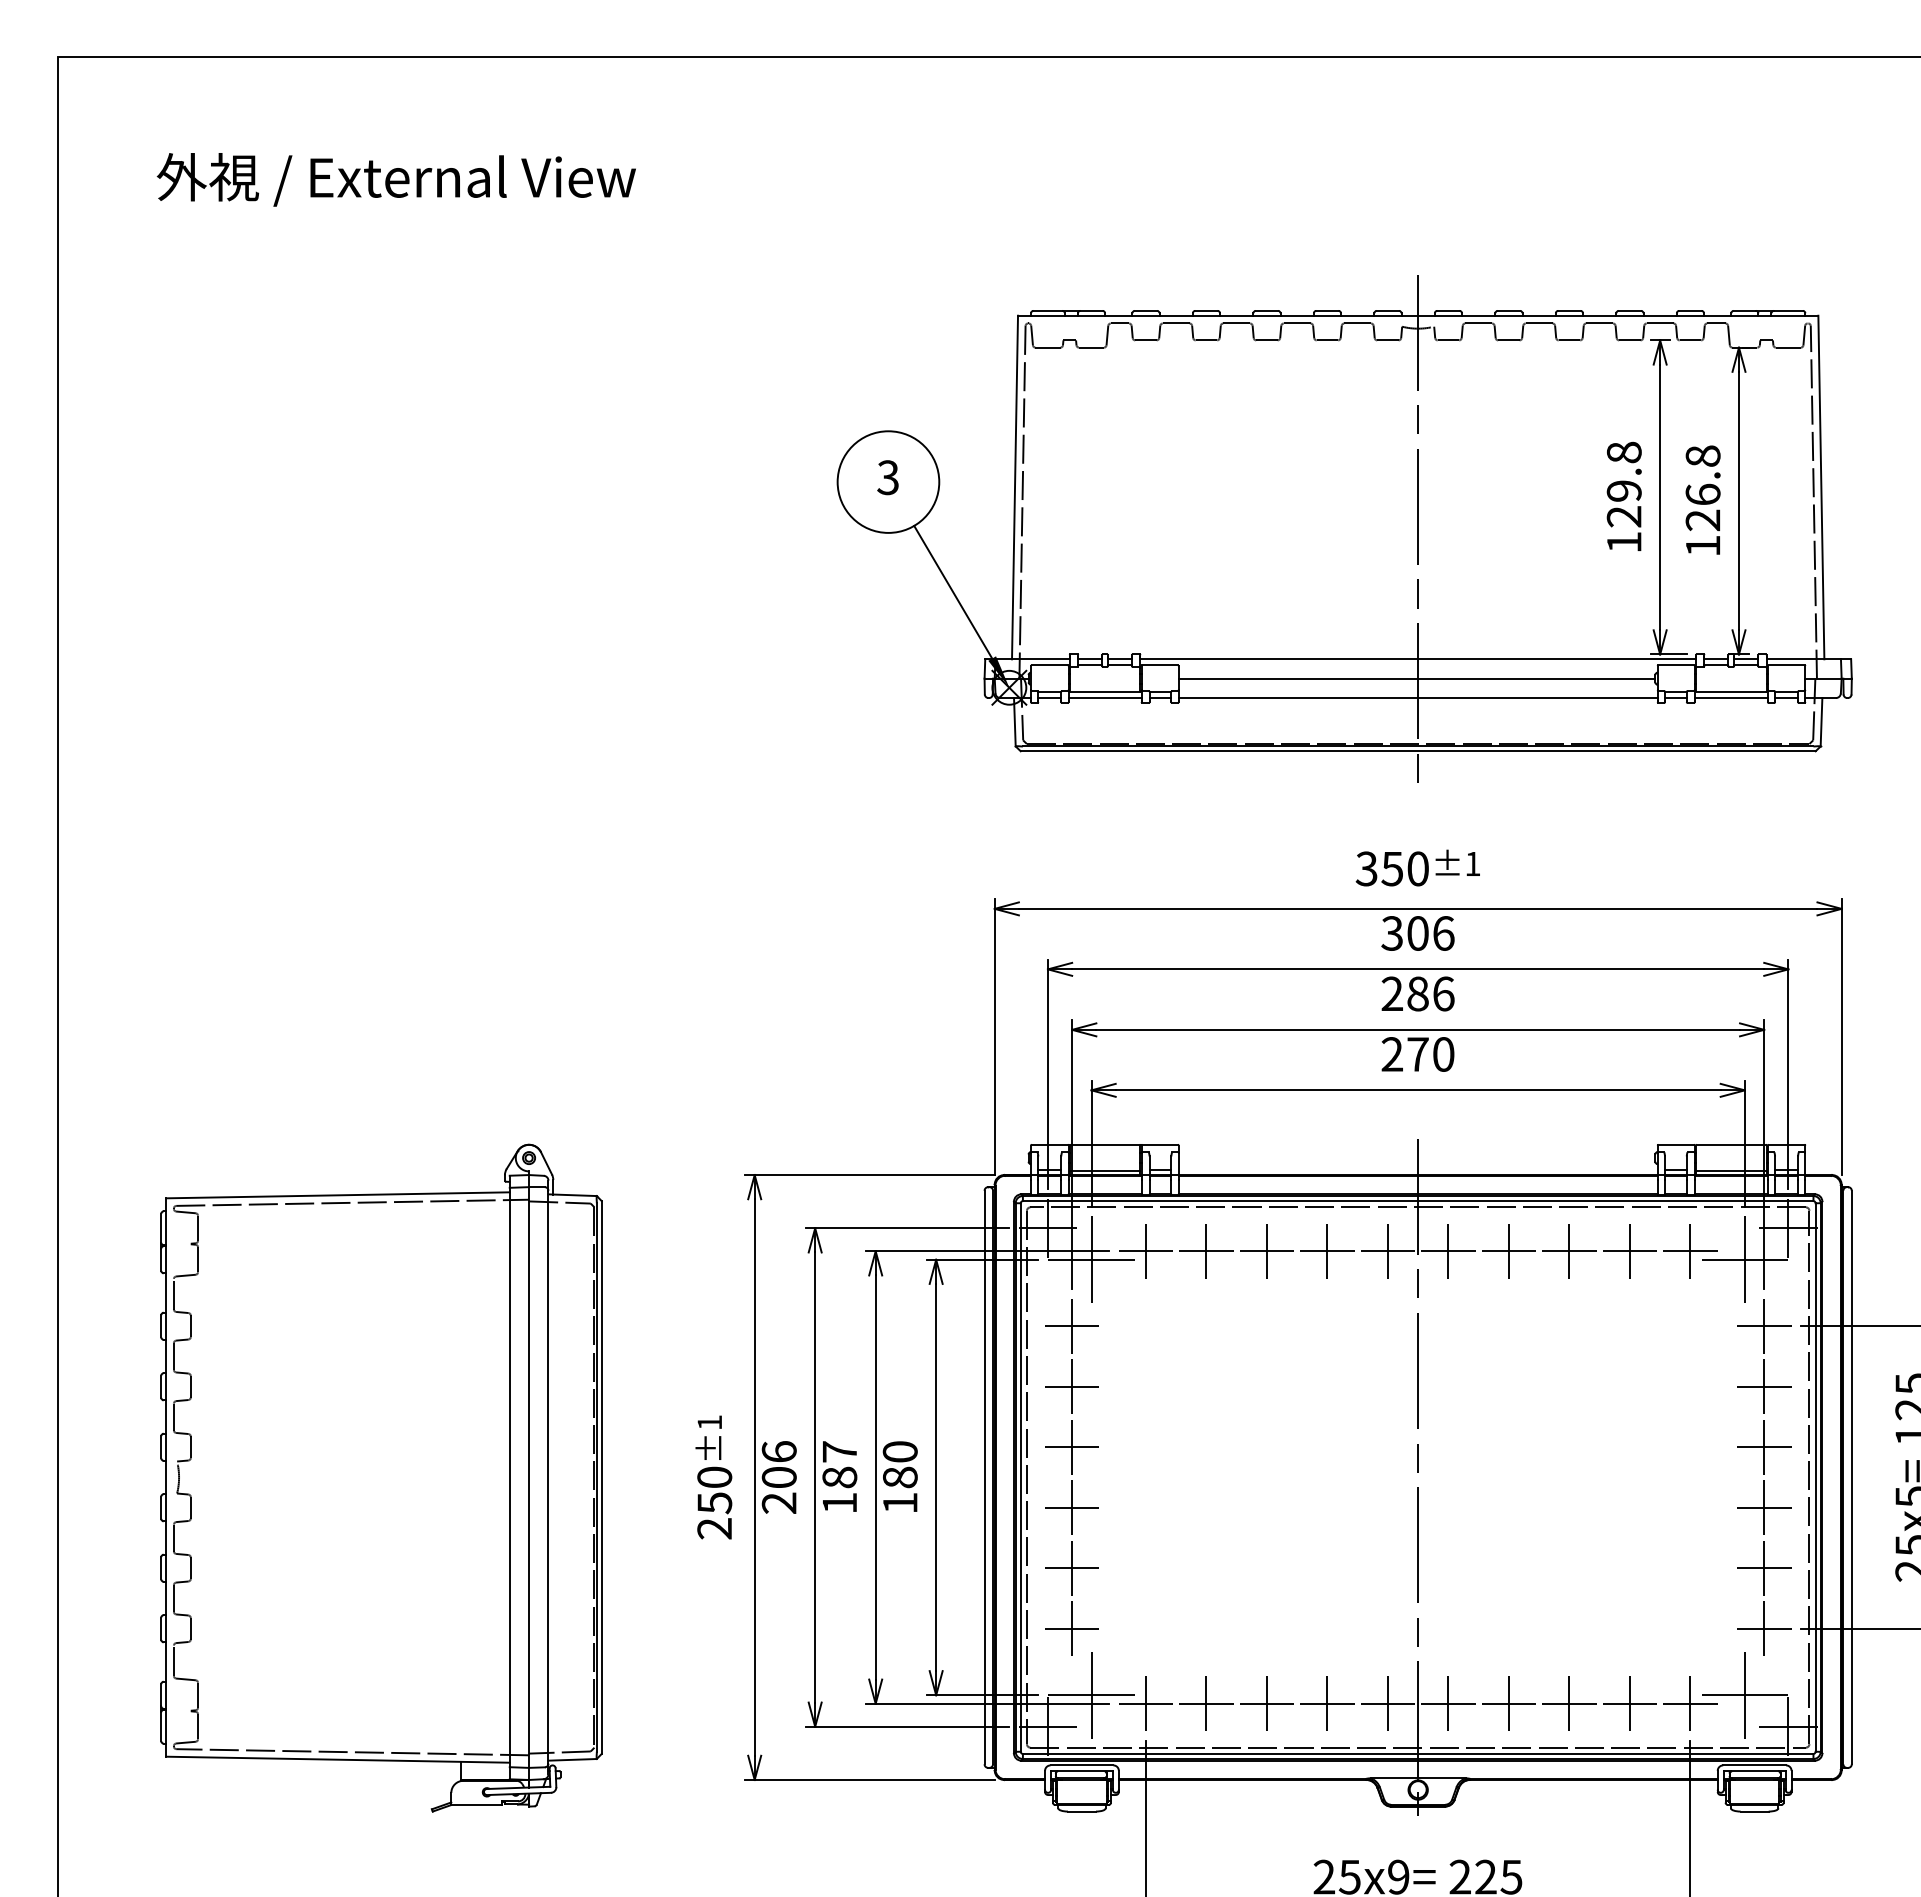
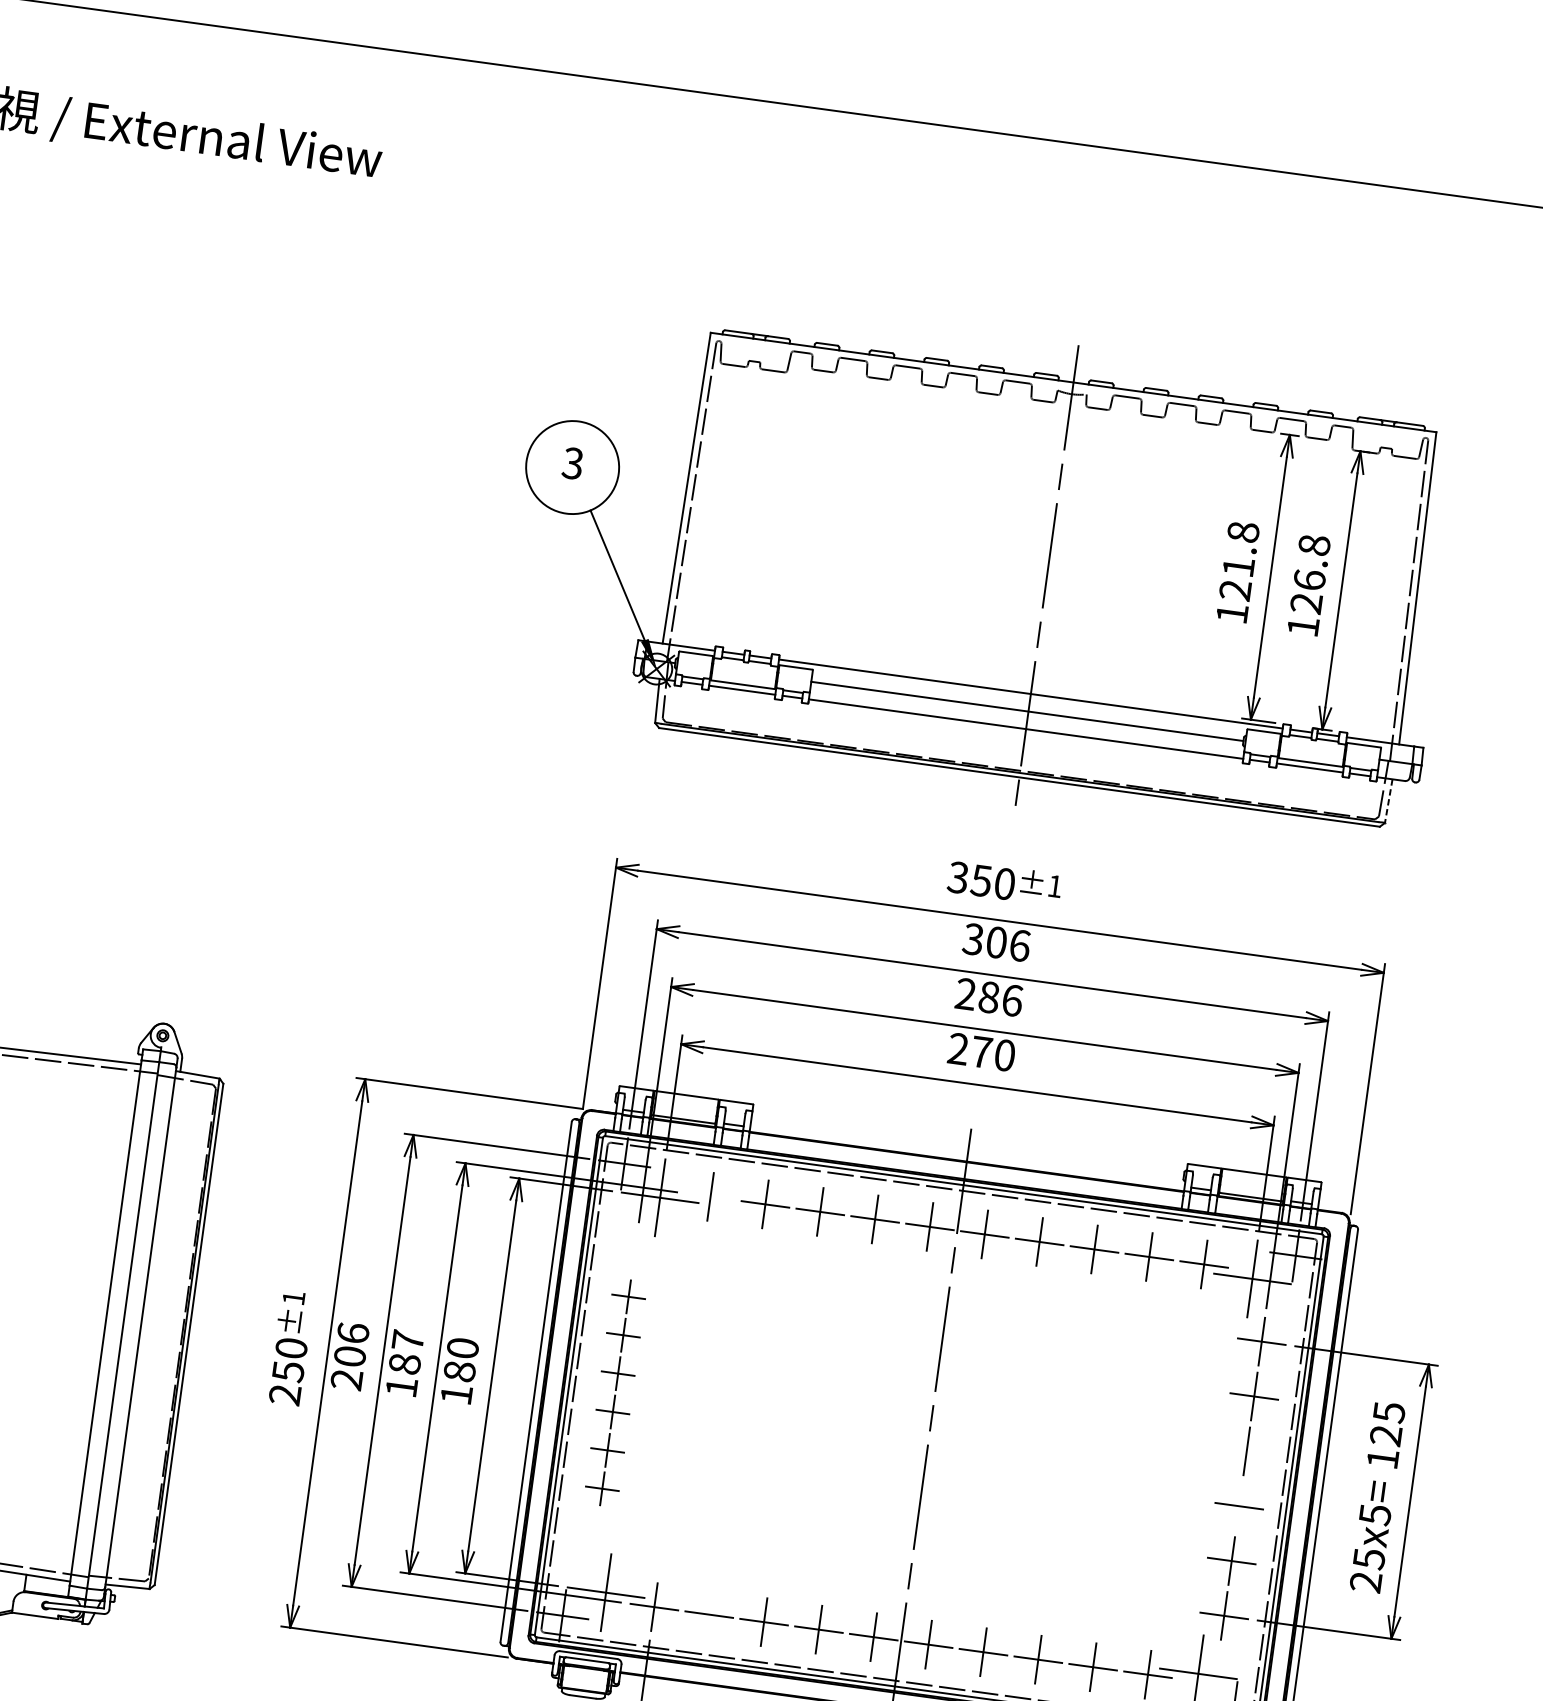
text: (1623, 490) -> (1238, 566), 129.8 -> 121.8
line: (1821, 722) -> (1388, 801), solid -> dashed
line: (1145, 1251) -> (710, 1197), removed
line: (1763, 1447) -> (1246, 1451), removed
part: (1071, 1477) -> (614, 1392), size x0.7
line: (1764, 1507) -> (1239, 1506), removed
line: (1206, 1703) -> (709, 1614), removed

